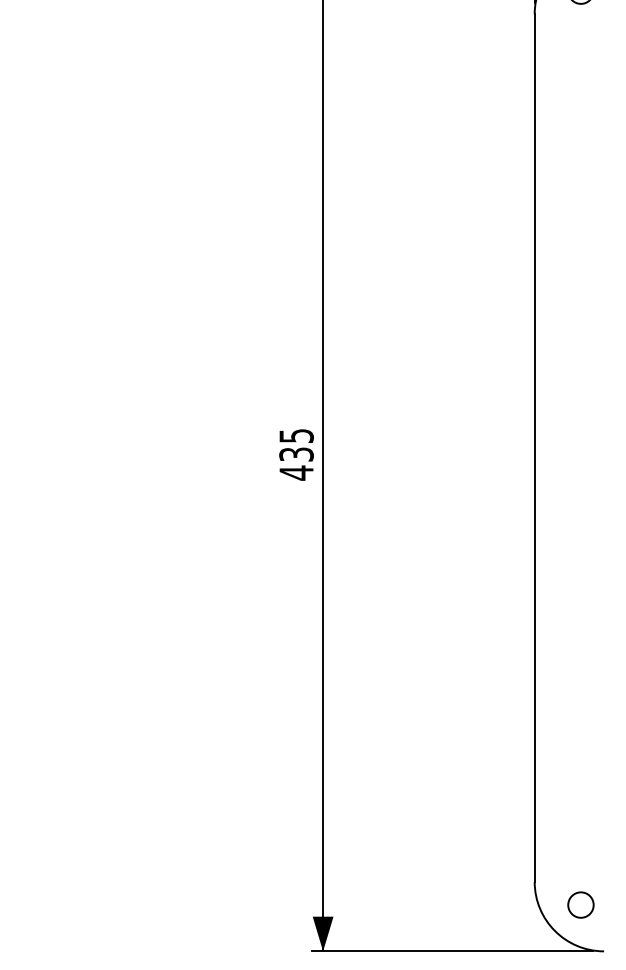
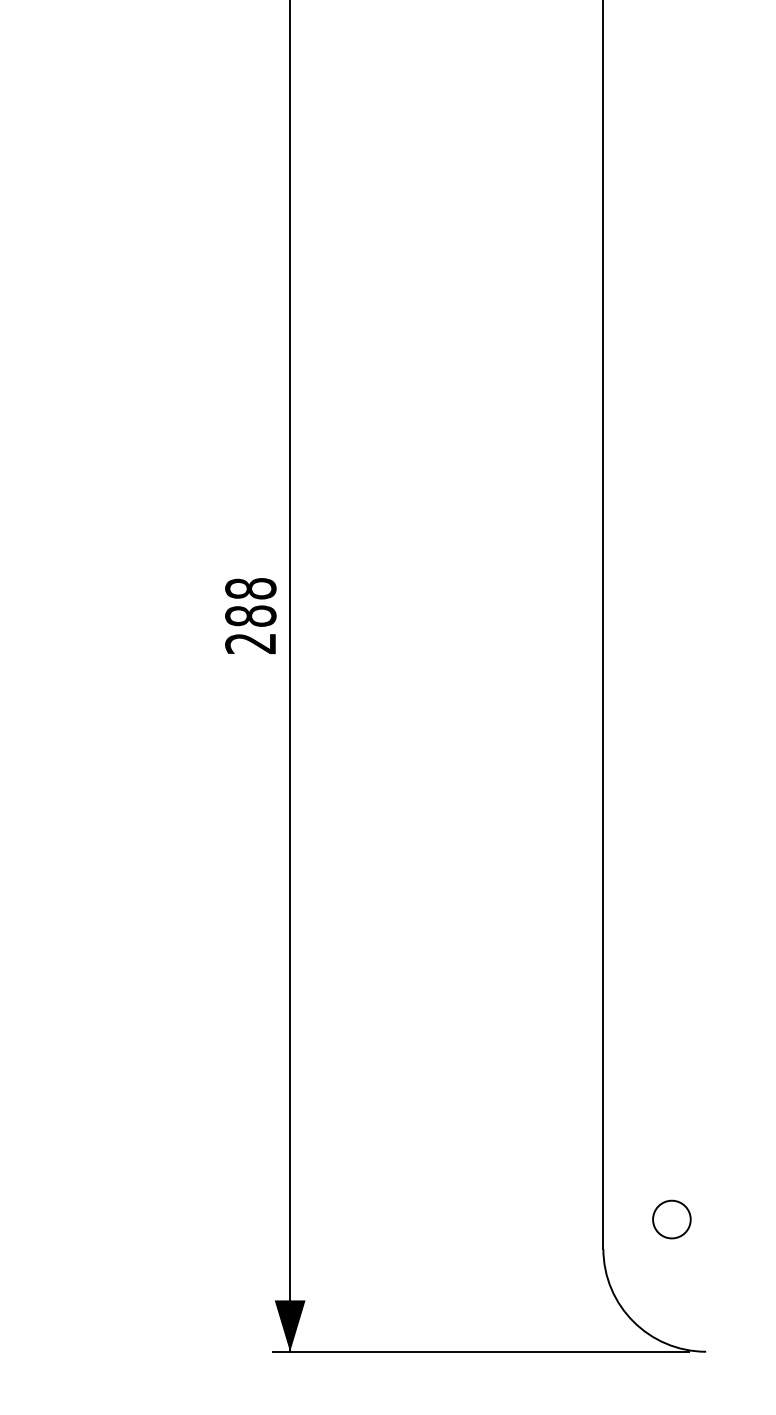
text: (296, 454) -> (250, 616), 435 -> 288
circle: (580, 904) -> (671, 1218), moved

